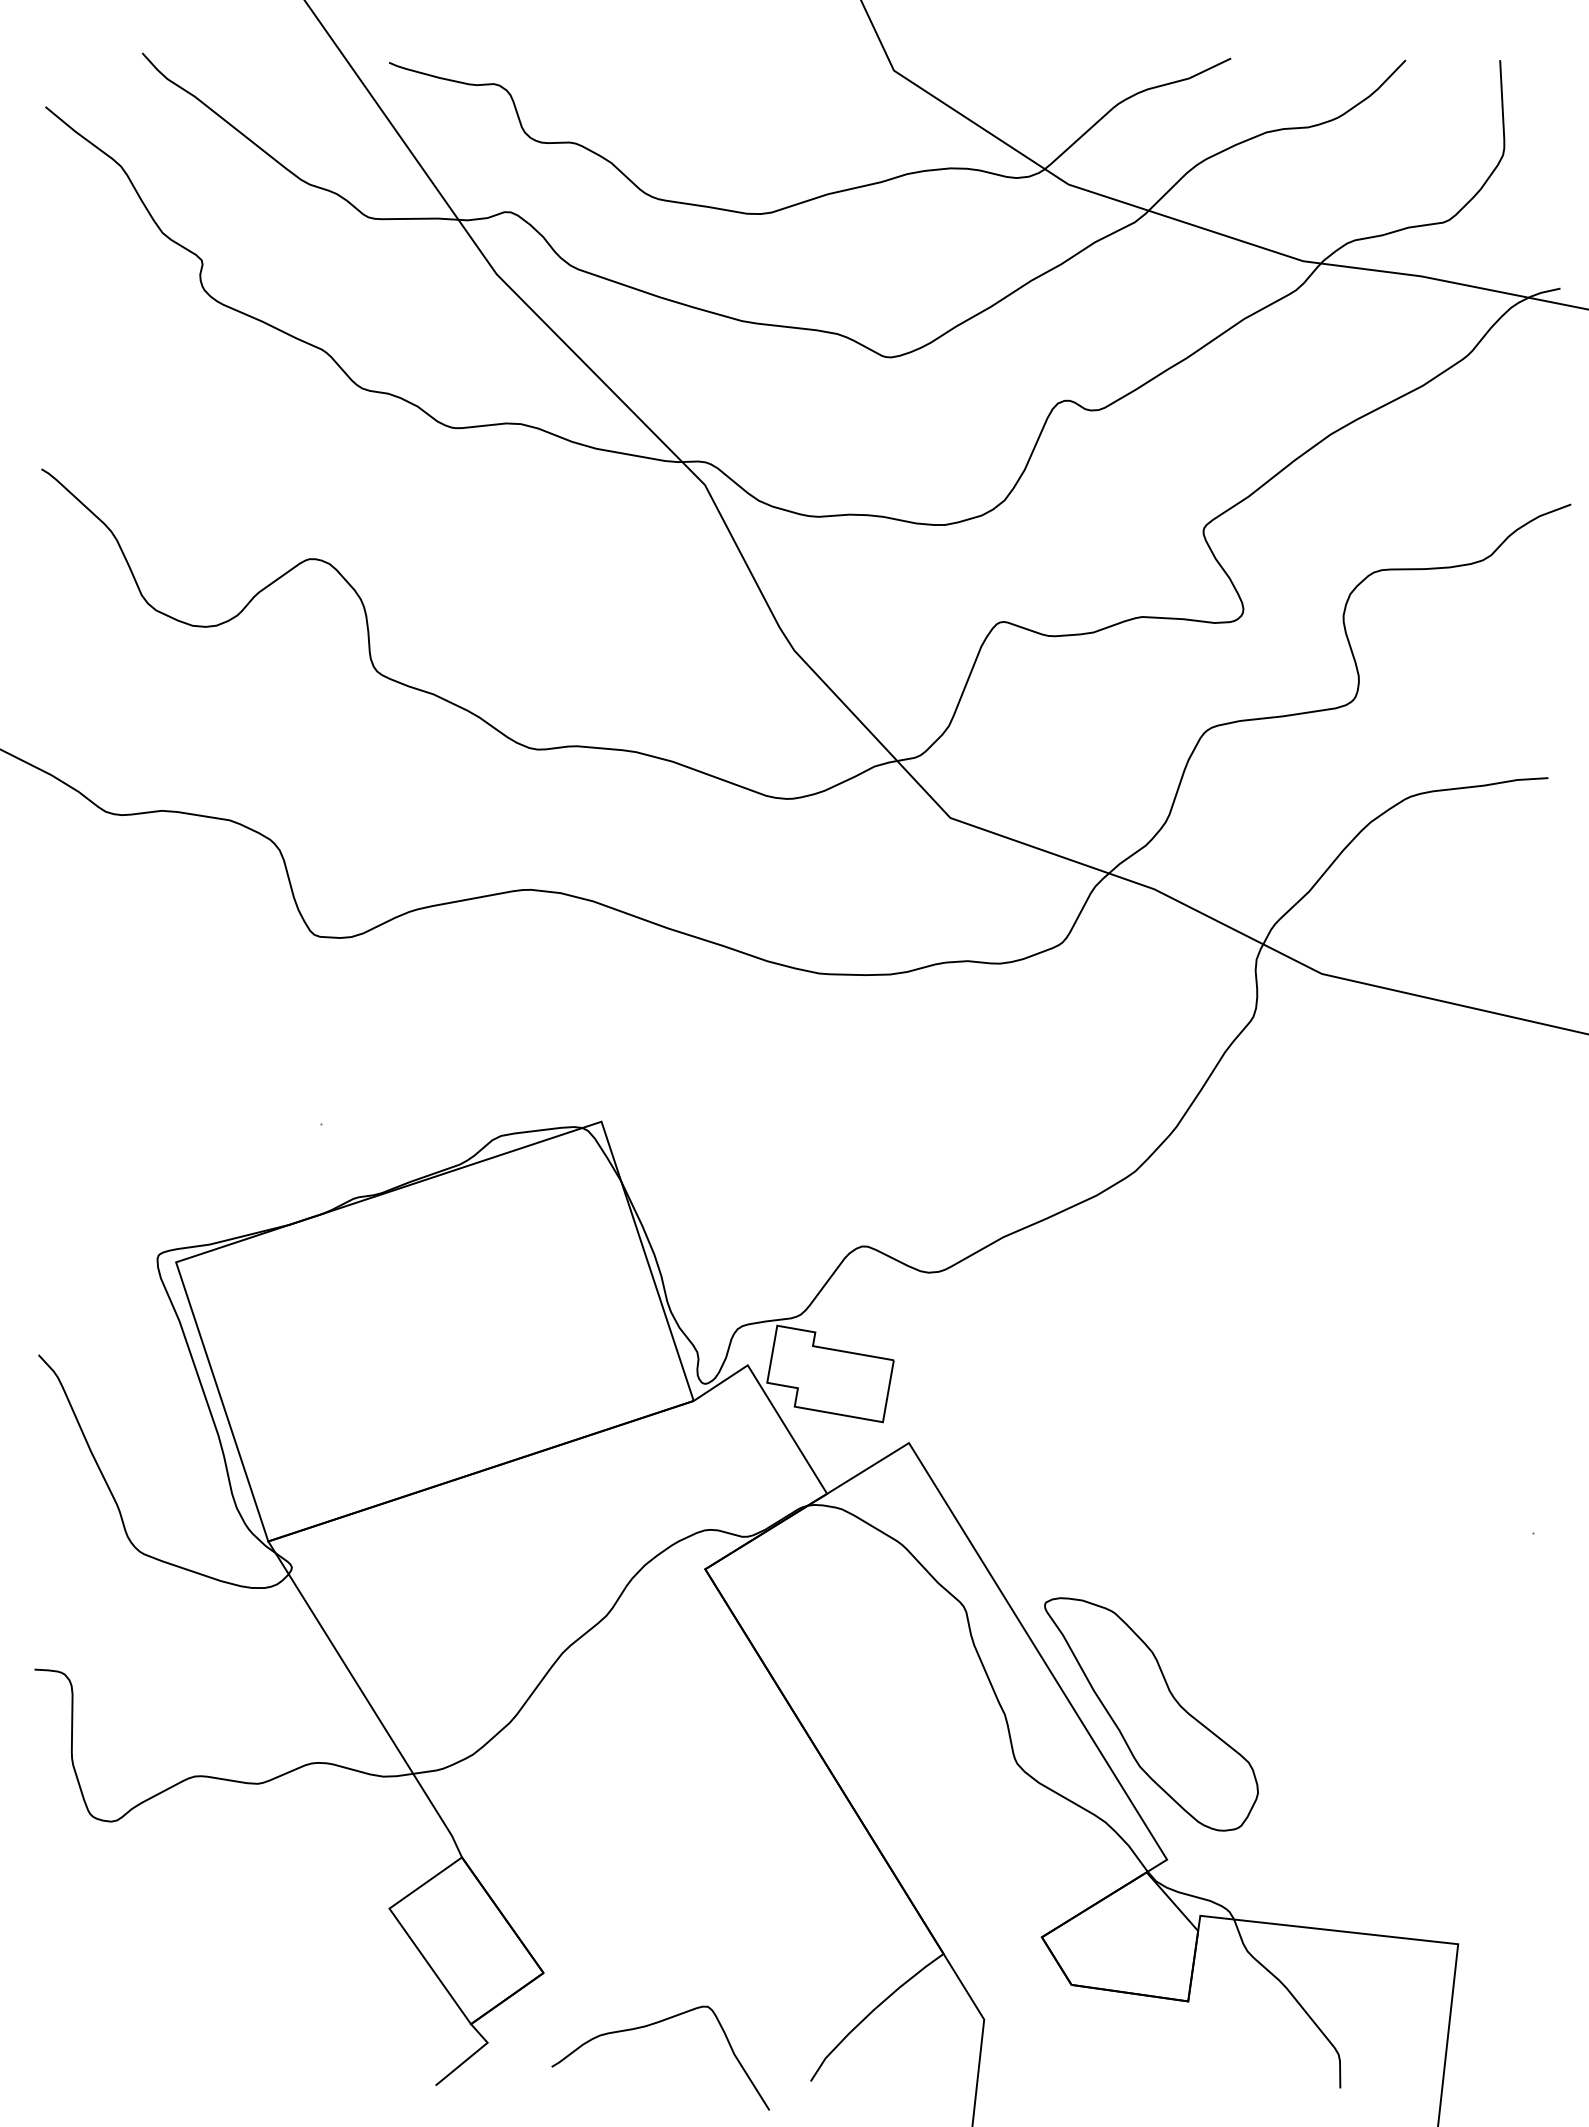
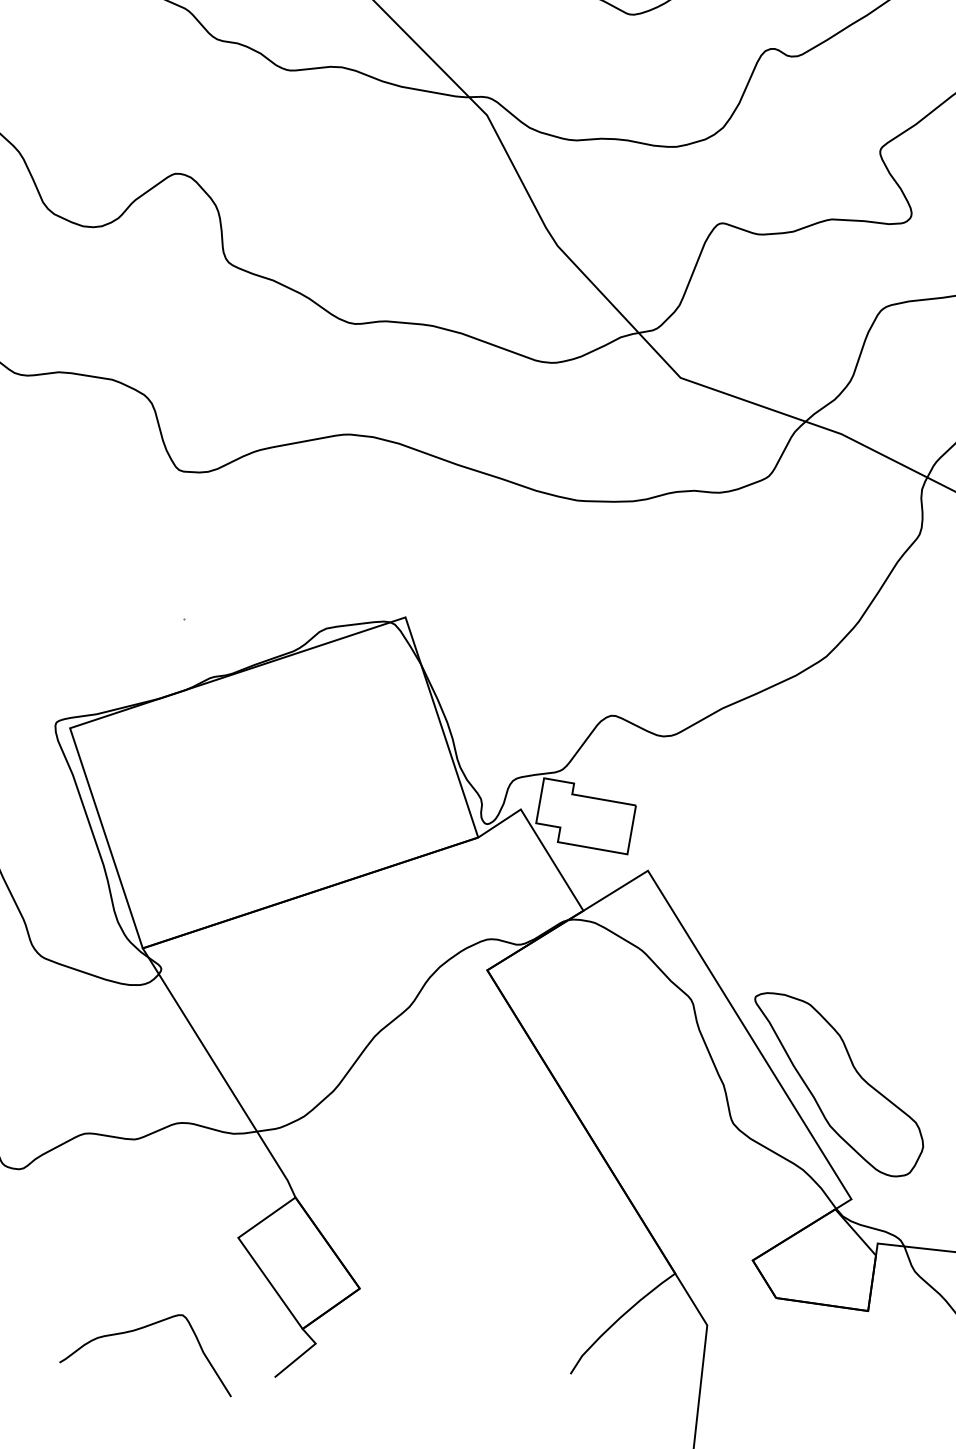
curve: (651, 2025) -> (138, 1330), moved

